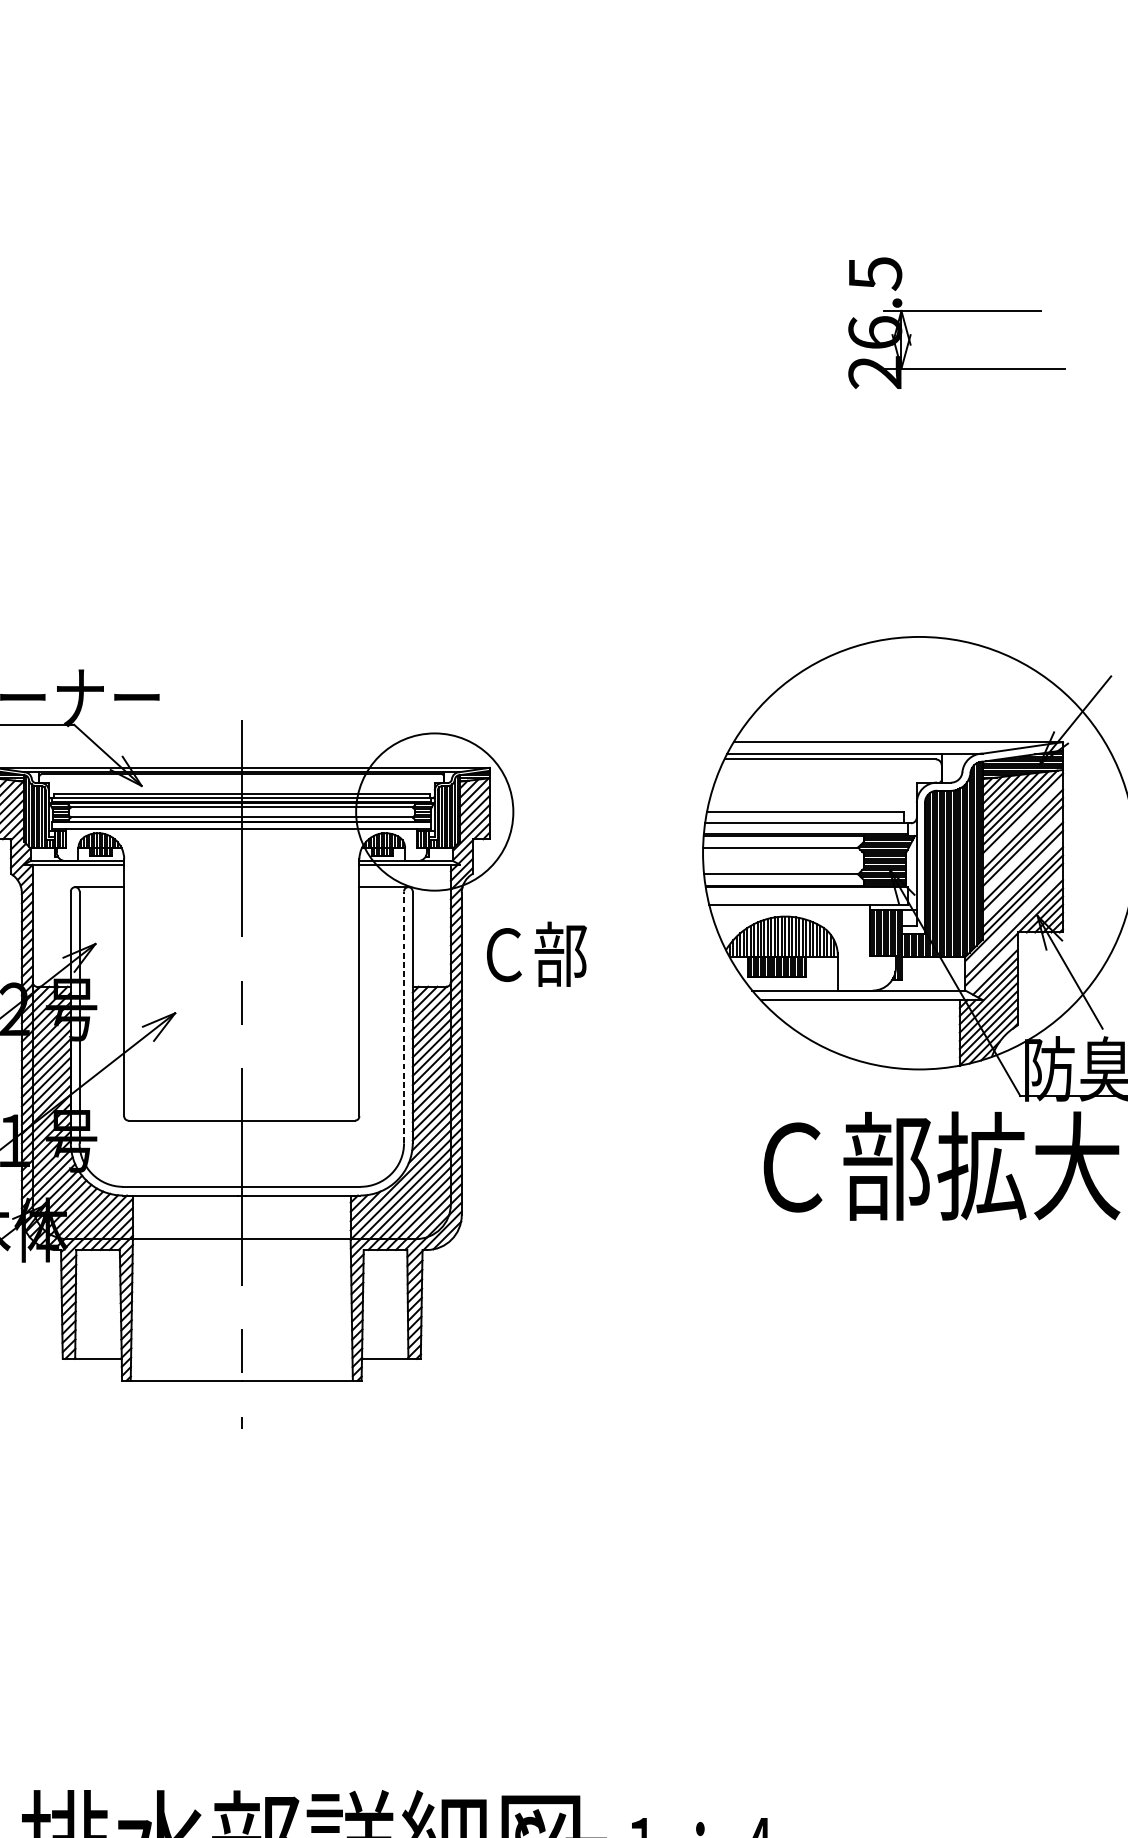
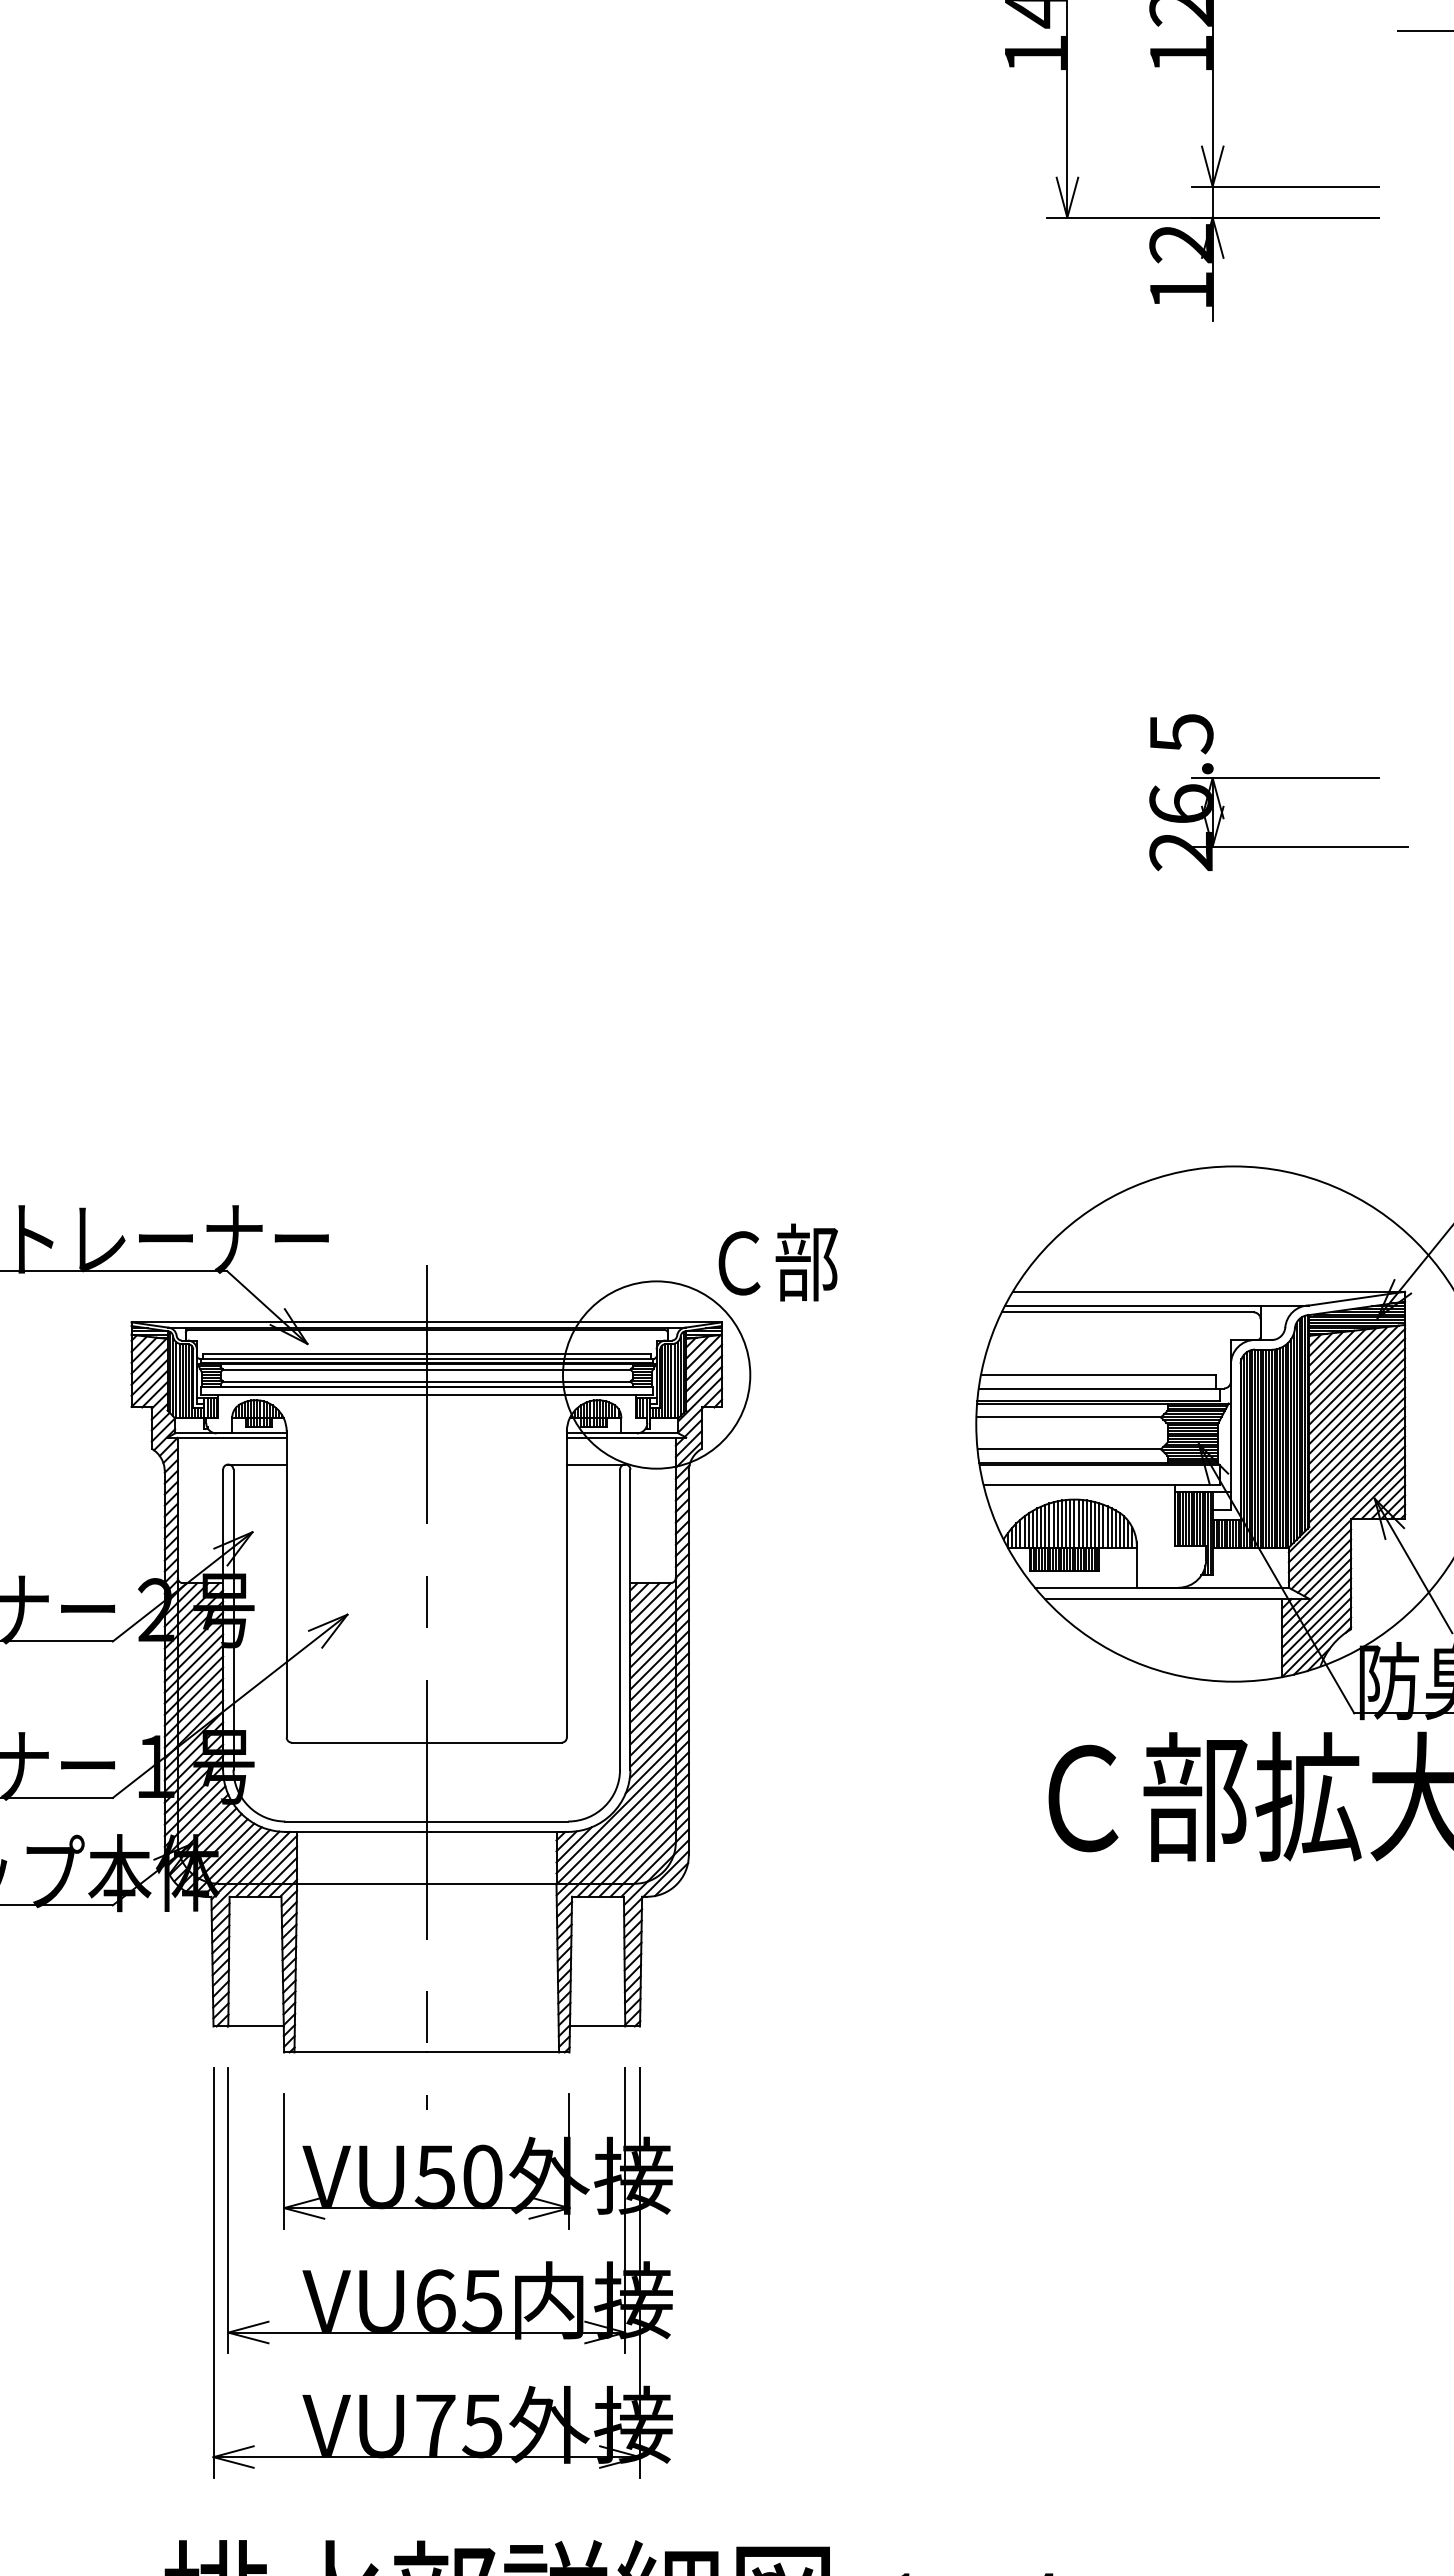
line: (1023, 821) -> (1357, 1386), added
line: (1023, 854) -> (1357, 1425), added
line: (1023, 878) -> (1357, 1454), added
line: (1013, 920) -> (1346, 1504), added
text: (536, 954) -> (777, 1262), moved
line: (992, 966) -> (1321, 1559), added
line: (404, 1017) -> (620, 1619), dashed -> solid
part: (255, 1565) -> (442, 2272), added

